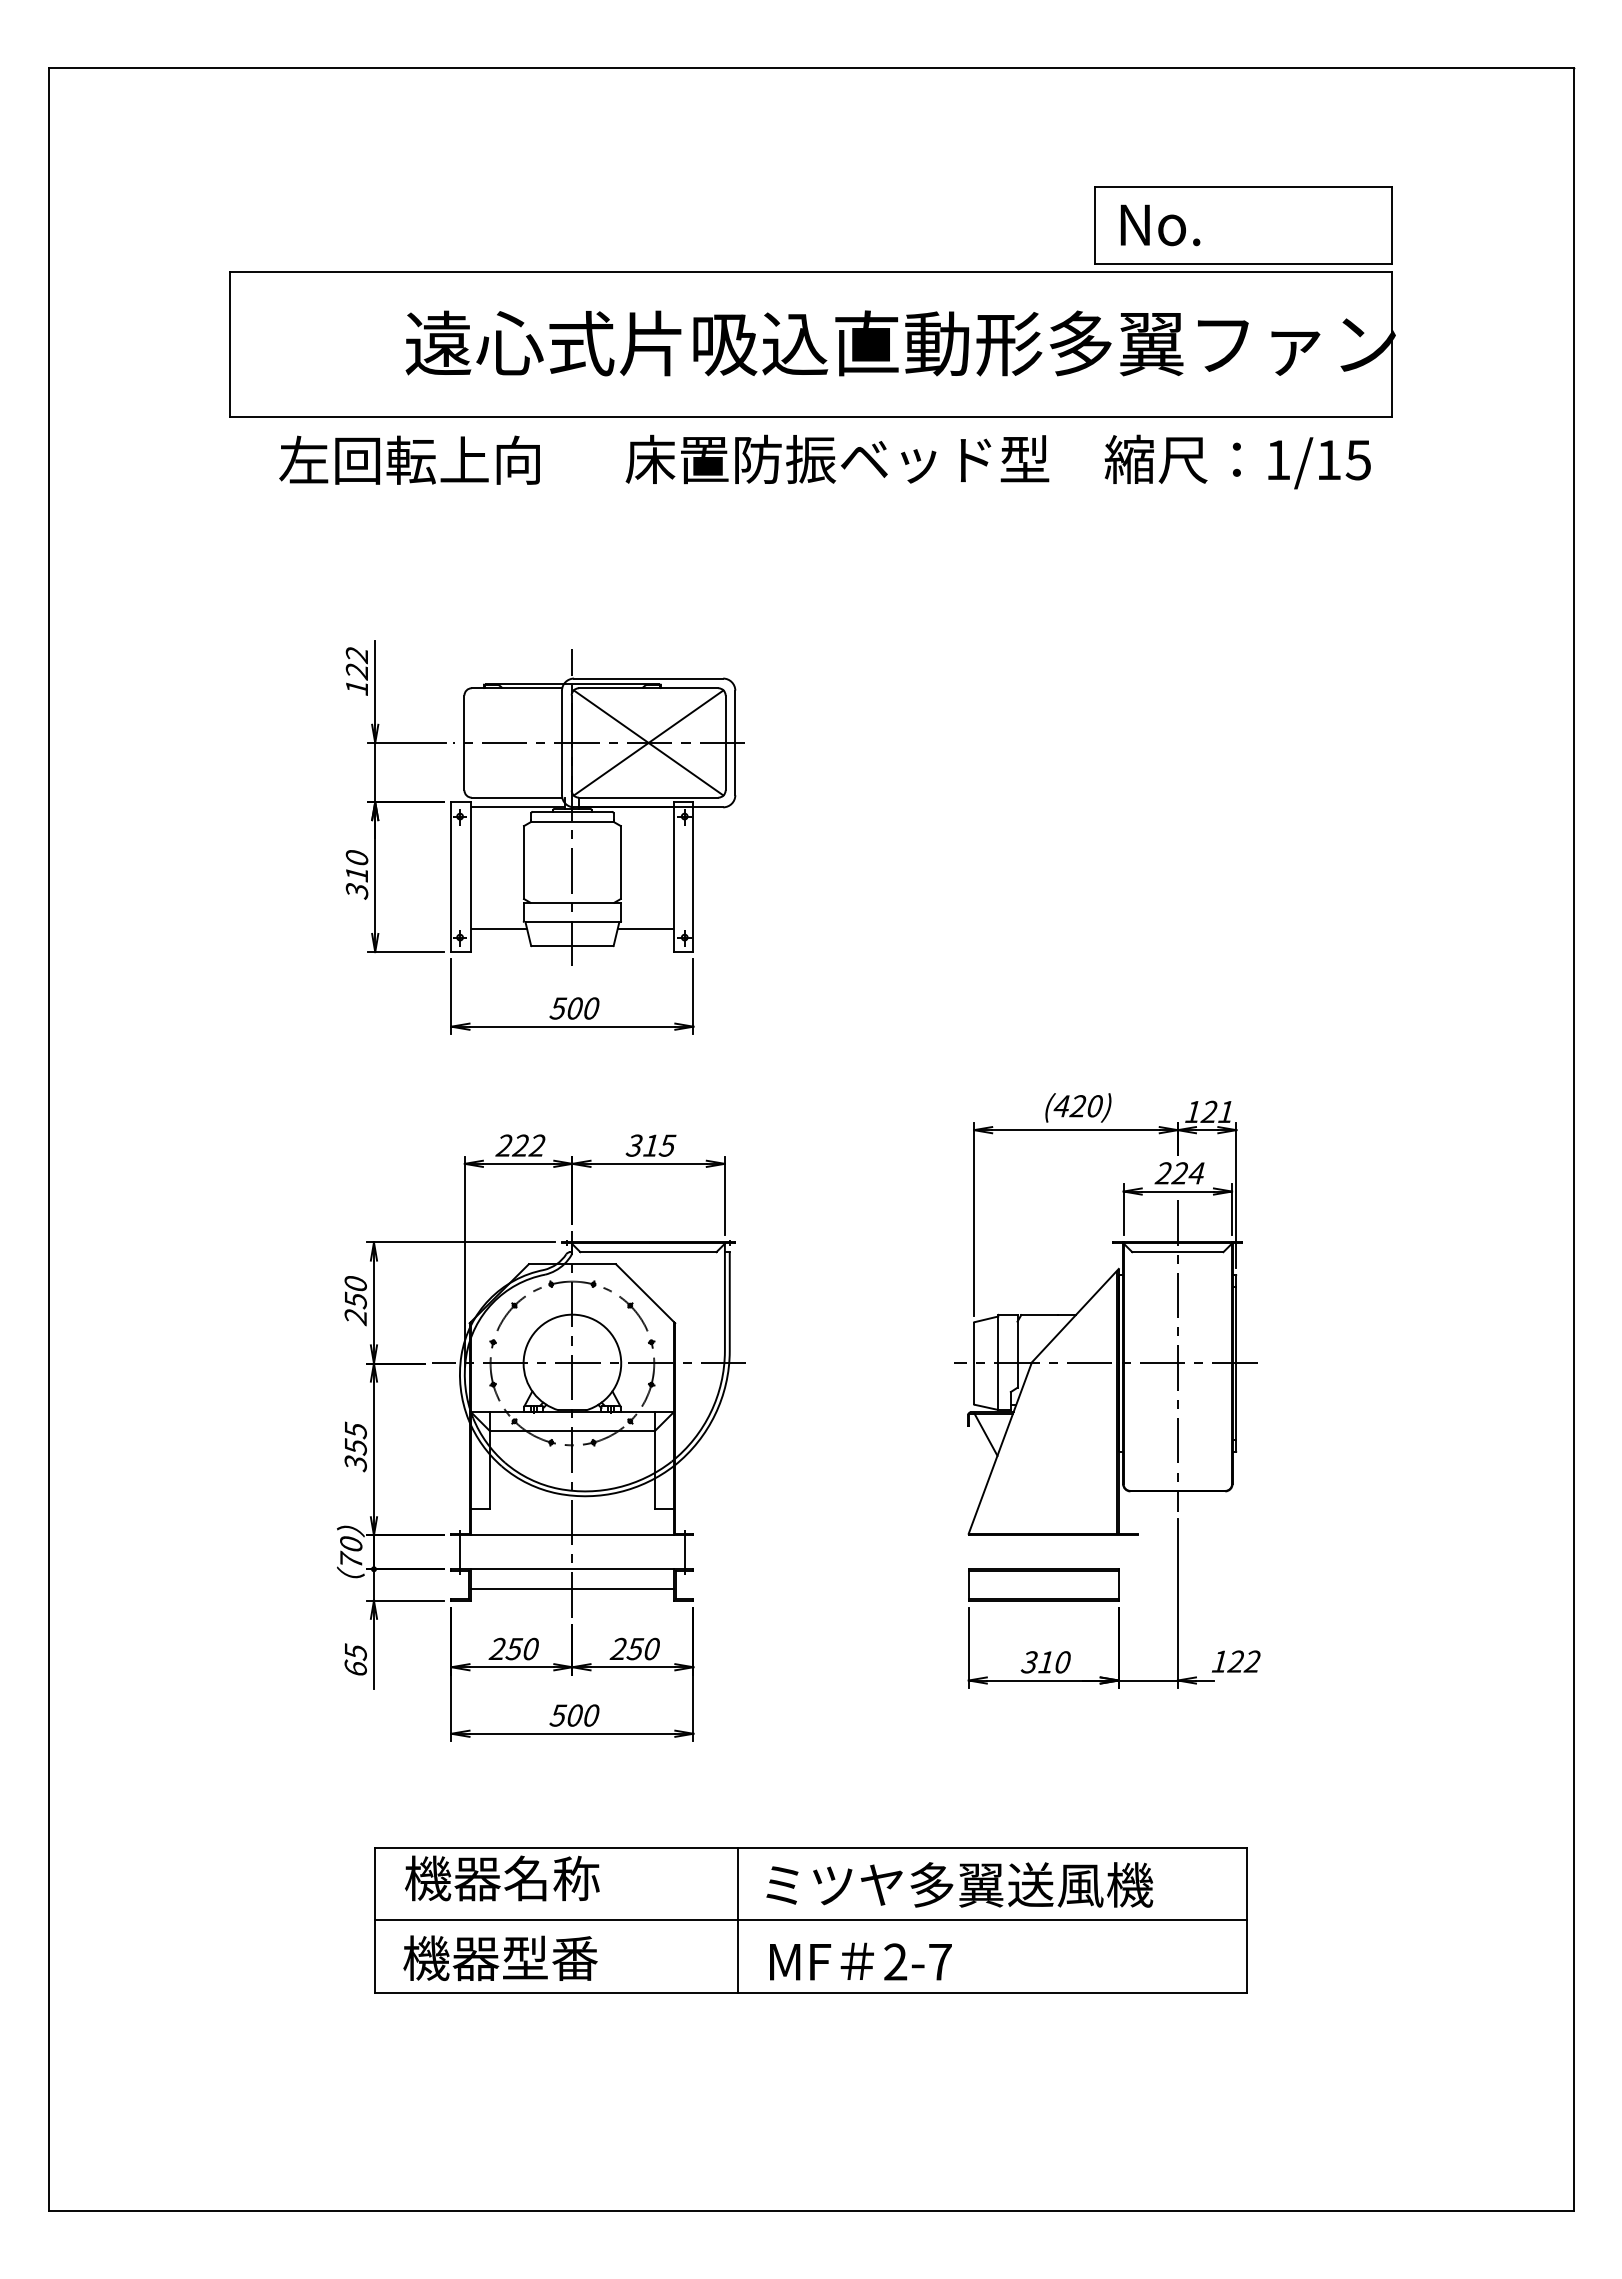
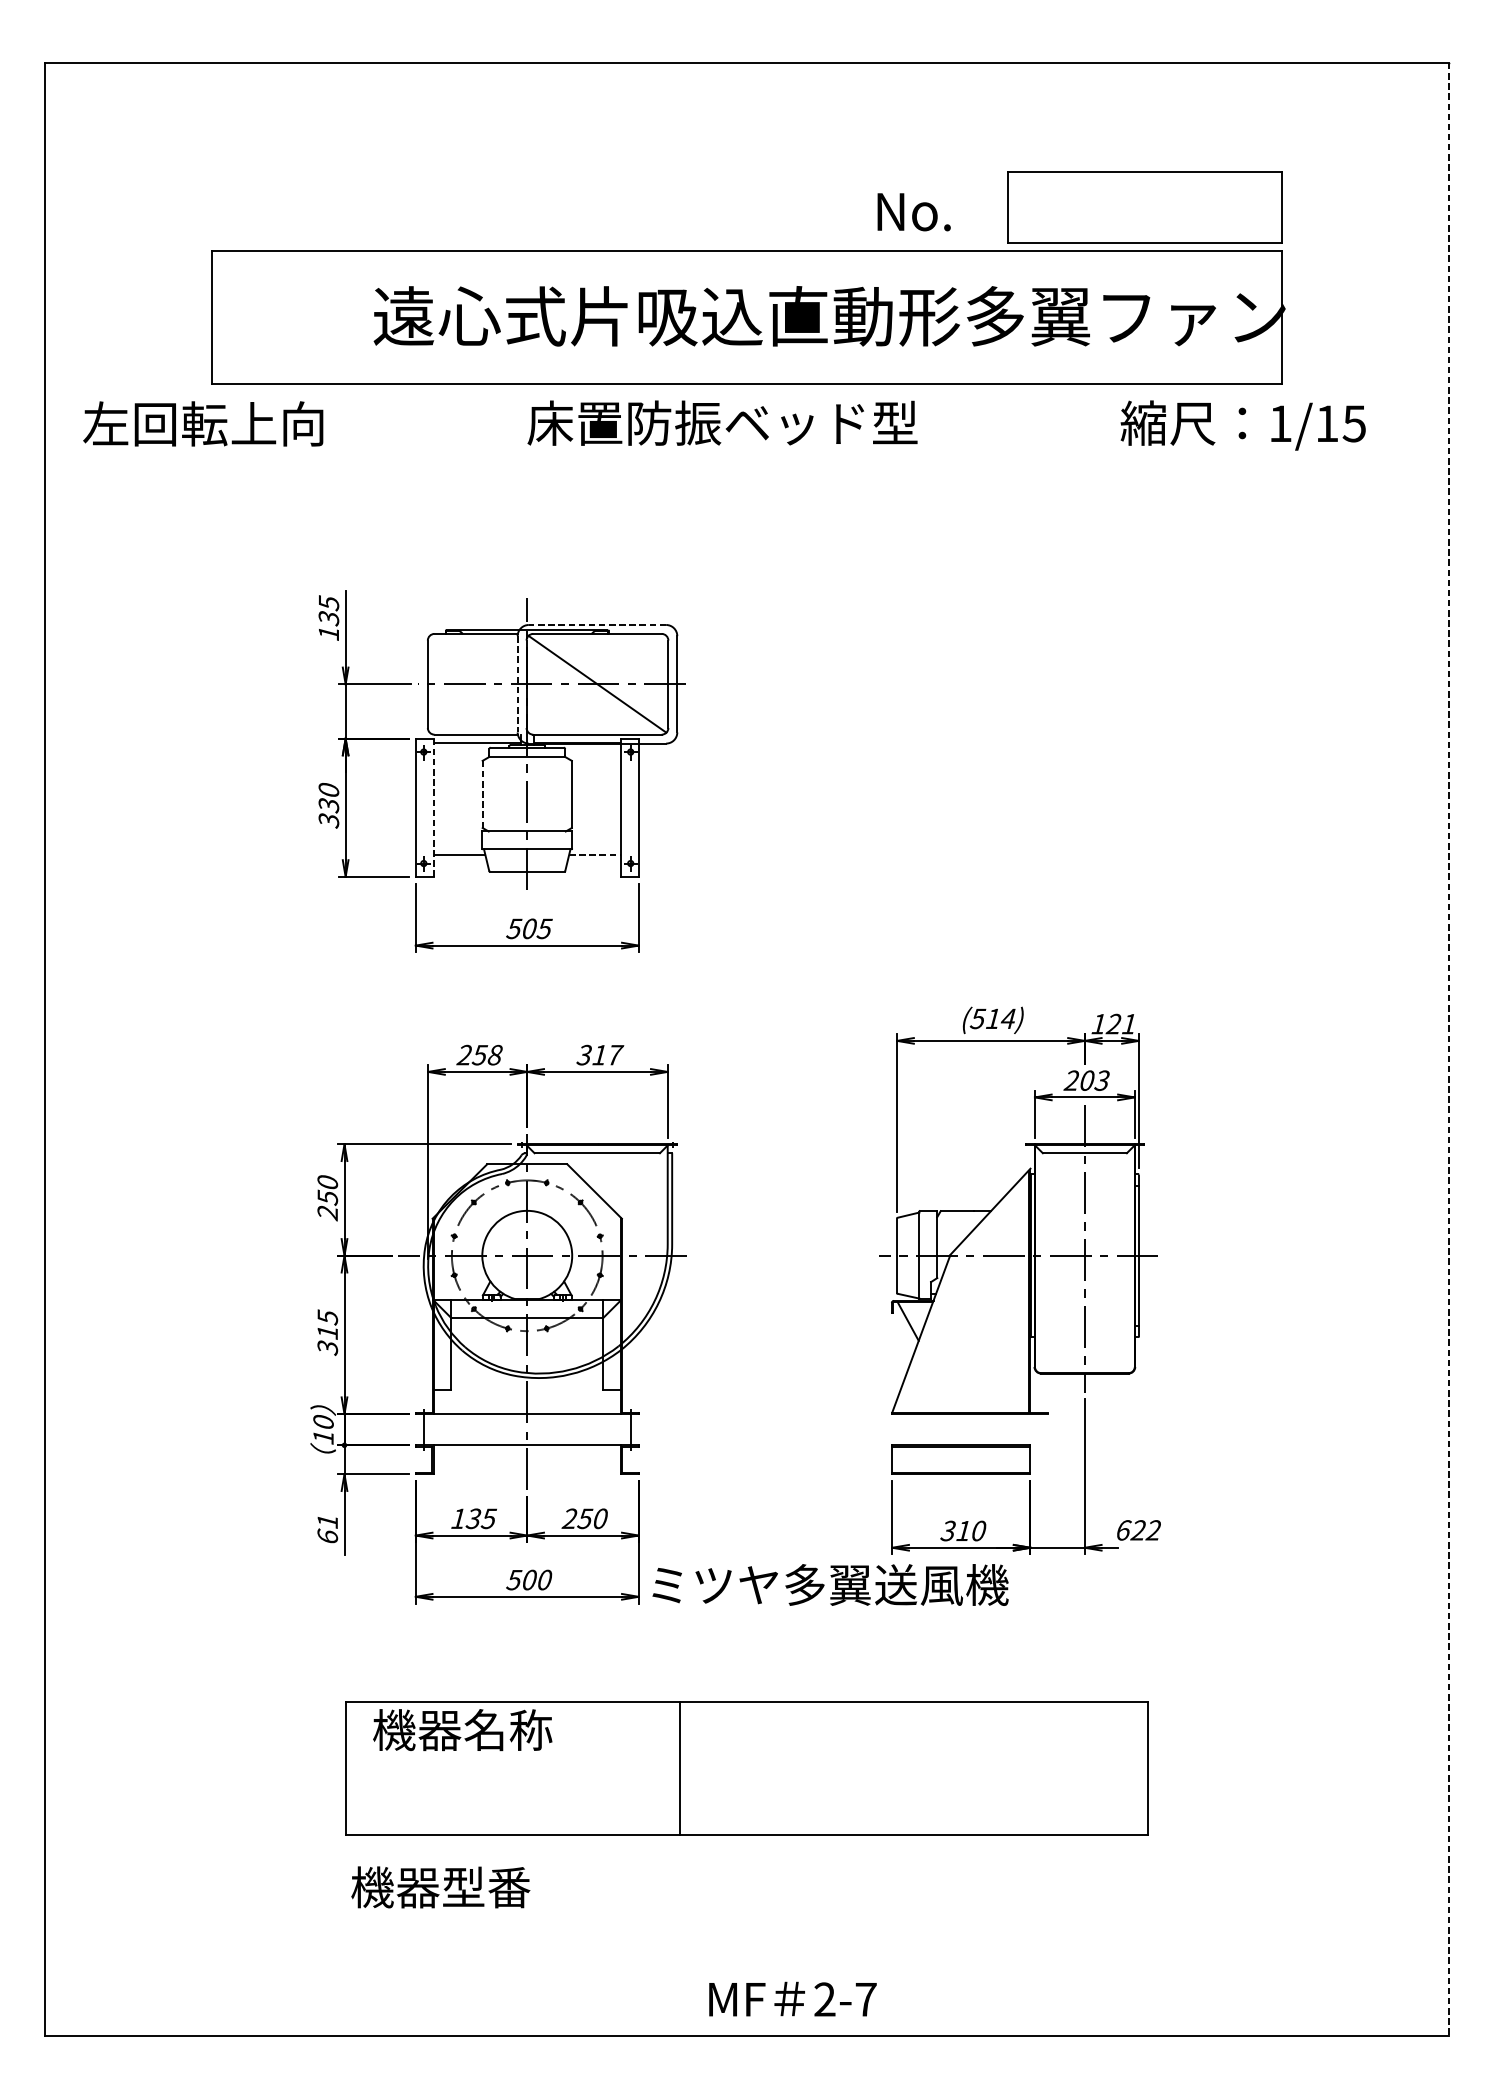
text: (1160, 225) -> (914, 212), moved
text: (409, 459) -> (203, 423), moved
text: (837, 459) -> (722, 423), moved
text: (1237, 461) -> (1242, 425), moved
text: (356, 663) -> (328, 611), 122 -> 135
line: (648, 678) -> (597, 624), solid -> dashed
line: (648, 742) -> (597, 683), removed
line: (562, 743) -> (518, 684), solid -> dashed
line: (524, 863) -> (483, 795), solid -> dashed
text: (356, 874) -> (328, 805), 310 -> 330
line: (470, 876) -> (433, 807), solid -> dashed
line: (646, 928) -> (595, 855), solid -> dashed
text: (591, 1008) -> (544, 928), 500 -> 505
text: (1077, 1106) -> (992, 1019), (420) -> (514)
line: (1573, 1139) -> (1449, 1049), solid -> dashed
text: (528, 1145) -> (486, 1055), 222 -> 258
text: (667, 1145) -> (614, 1055), 315 -> 317
text: (1187, 1173) -> (1093, 1080), 224 -> 203
text: (355, 1446) -> (327, 1332), 355 -> 315
text: (351, 1559) -> (323, 1436), 70 -> 10
line: (572, 1588) -> (527, 1463), removed
text: (513, 1648) -> (473, 1518), 250 -> 135
text: (355, 1652) -> (327, 1521), 65 -> 61
text: (1219, 1661) -> (1123, 1530), 122 -> 622
text: (959, 1884) -> (830, 1584), moved
line: (810, 1920) -> (746, 1768), removed
text: (500, 1957) -> (440, 1886), moved
text: (860, 1961) -> (792, 1999), moved

